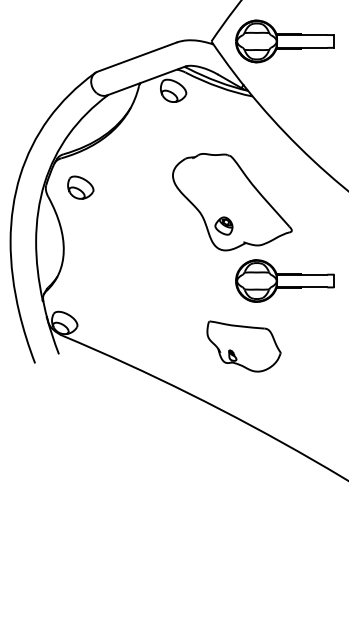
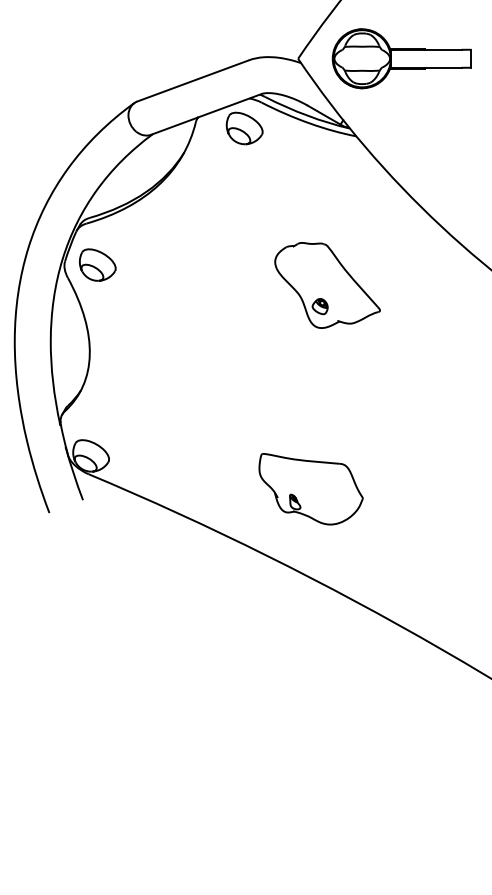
part: (80, 187) -> (97, 264), moved
part: (232, 202) -> (327, 285), size x0.62
part: (284, 280) -> (401, 396), removed
part: (243, 346) -> (310, 489), moved

